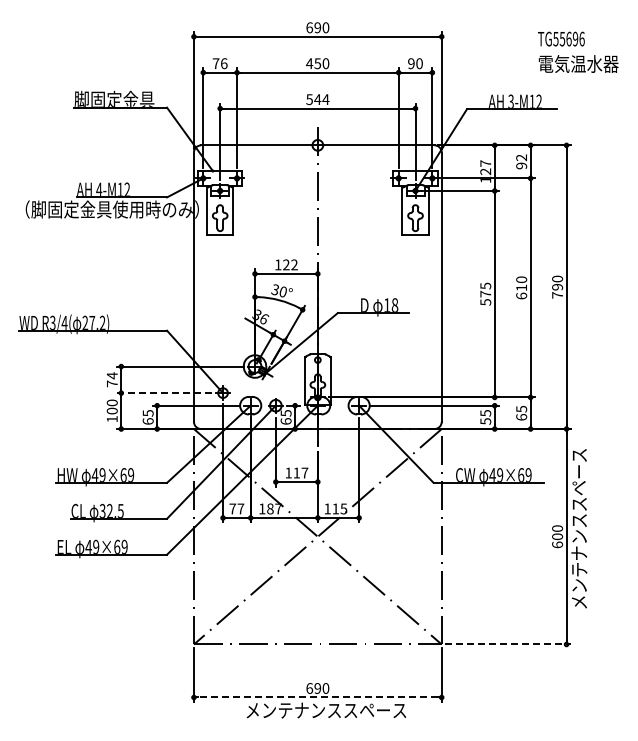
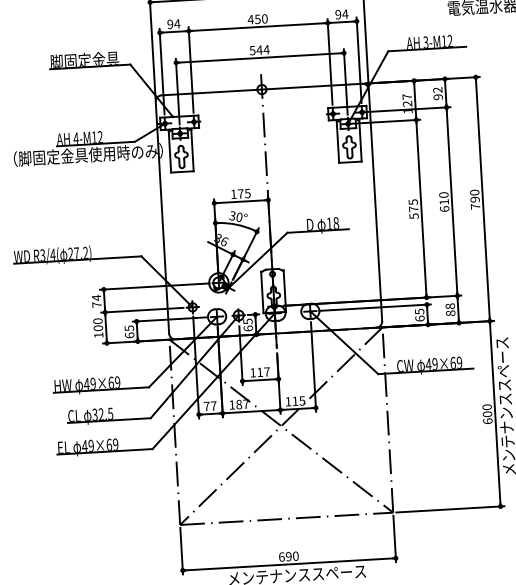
text: (219, 63) -> (173, 24), 76 -> 94
text: (419, 63) -> (345, 14), 90 -> 94
text: (290, 264) -> (244, 193), 122 -> 175
line: (164, 393) -> (142, 310), dashed -> solid
text: (521, 412) -> (450, 309), 65 -> 88
text: (485, 421) -> (419, 318), 55 -> 65
line: (508, 644) -> (450, 509), dashed -> solid
line: (317, 697) -> (289, 564), dashed -> solid

